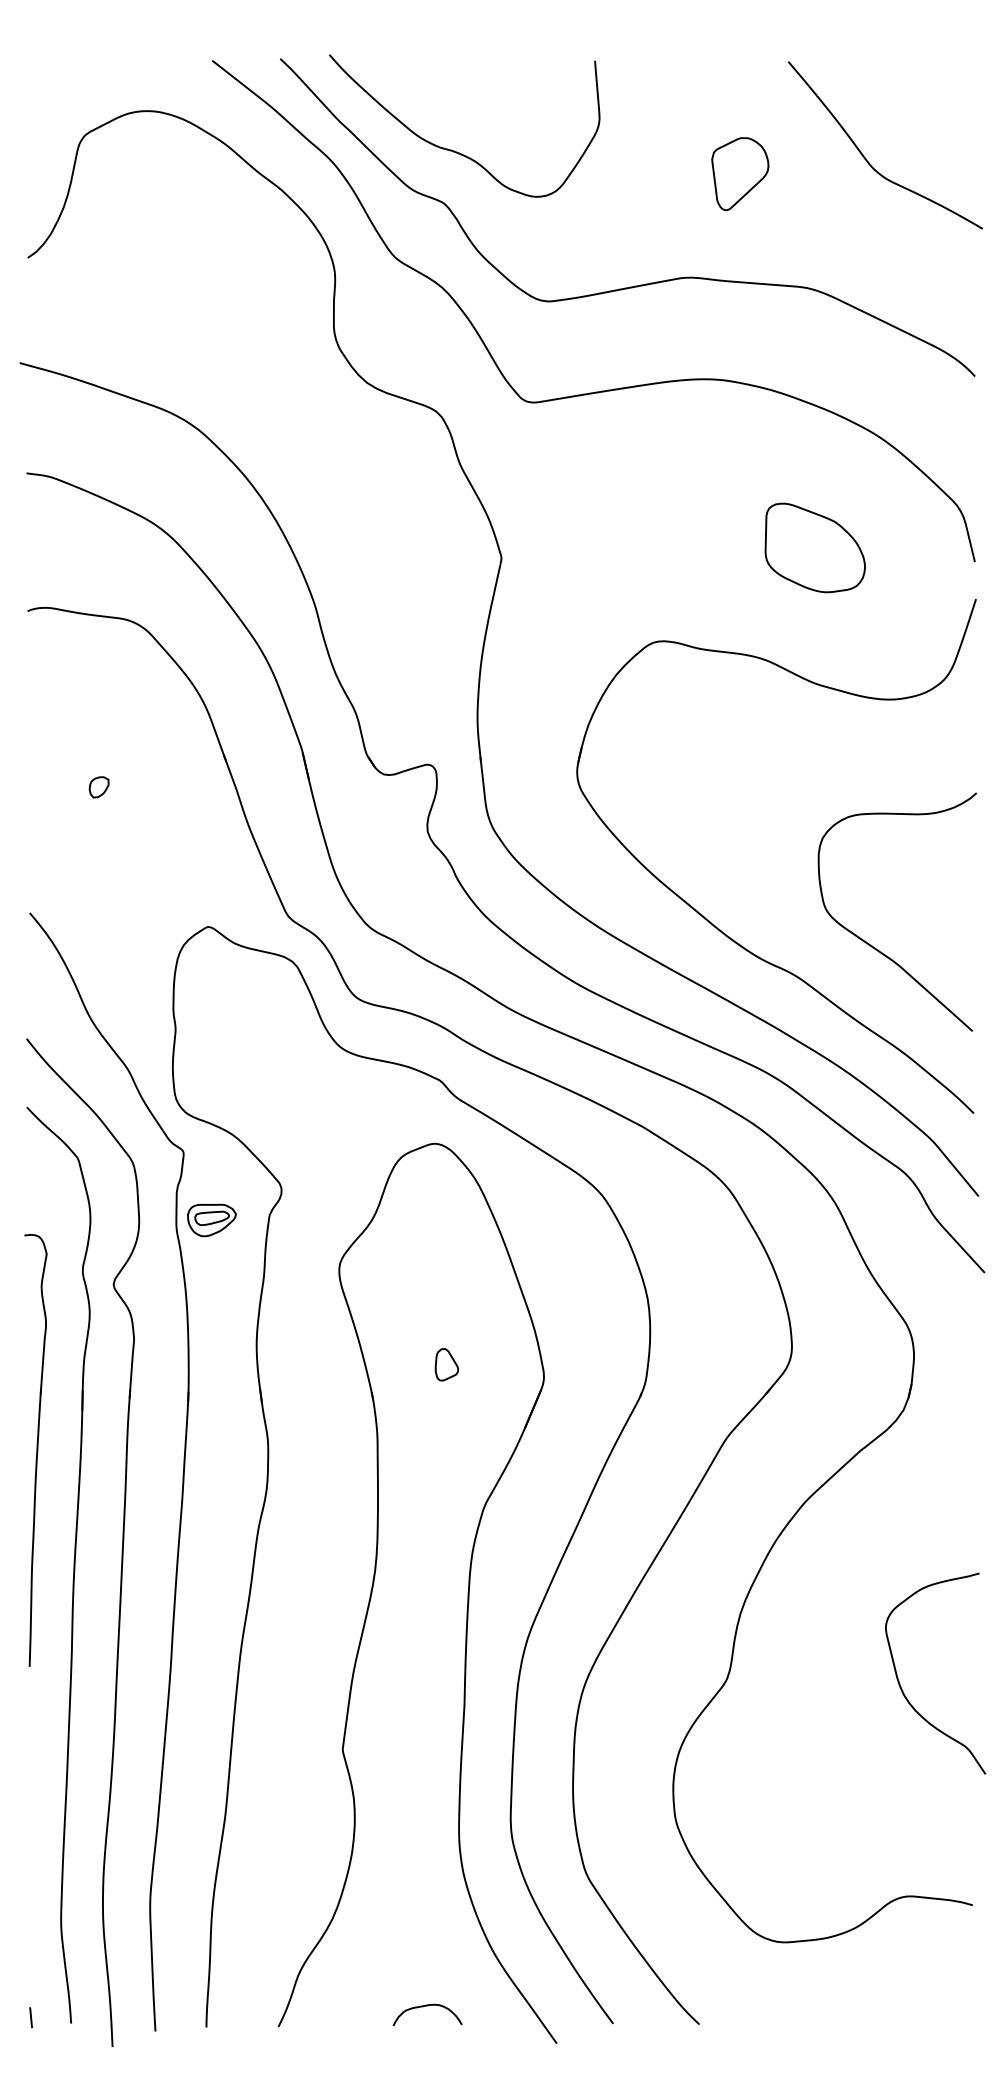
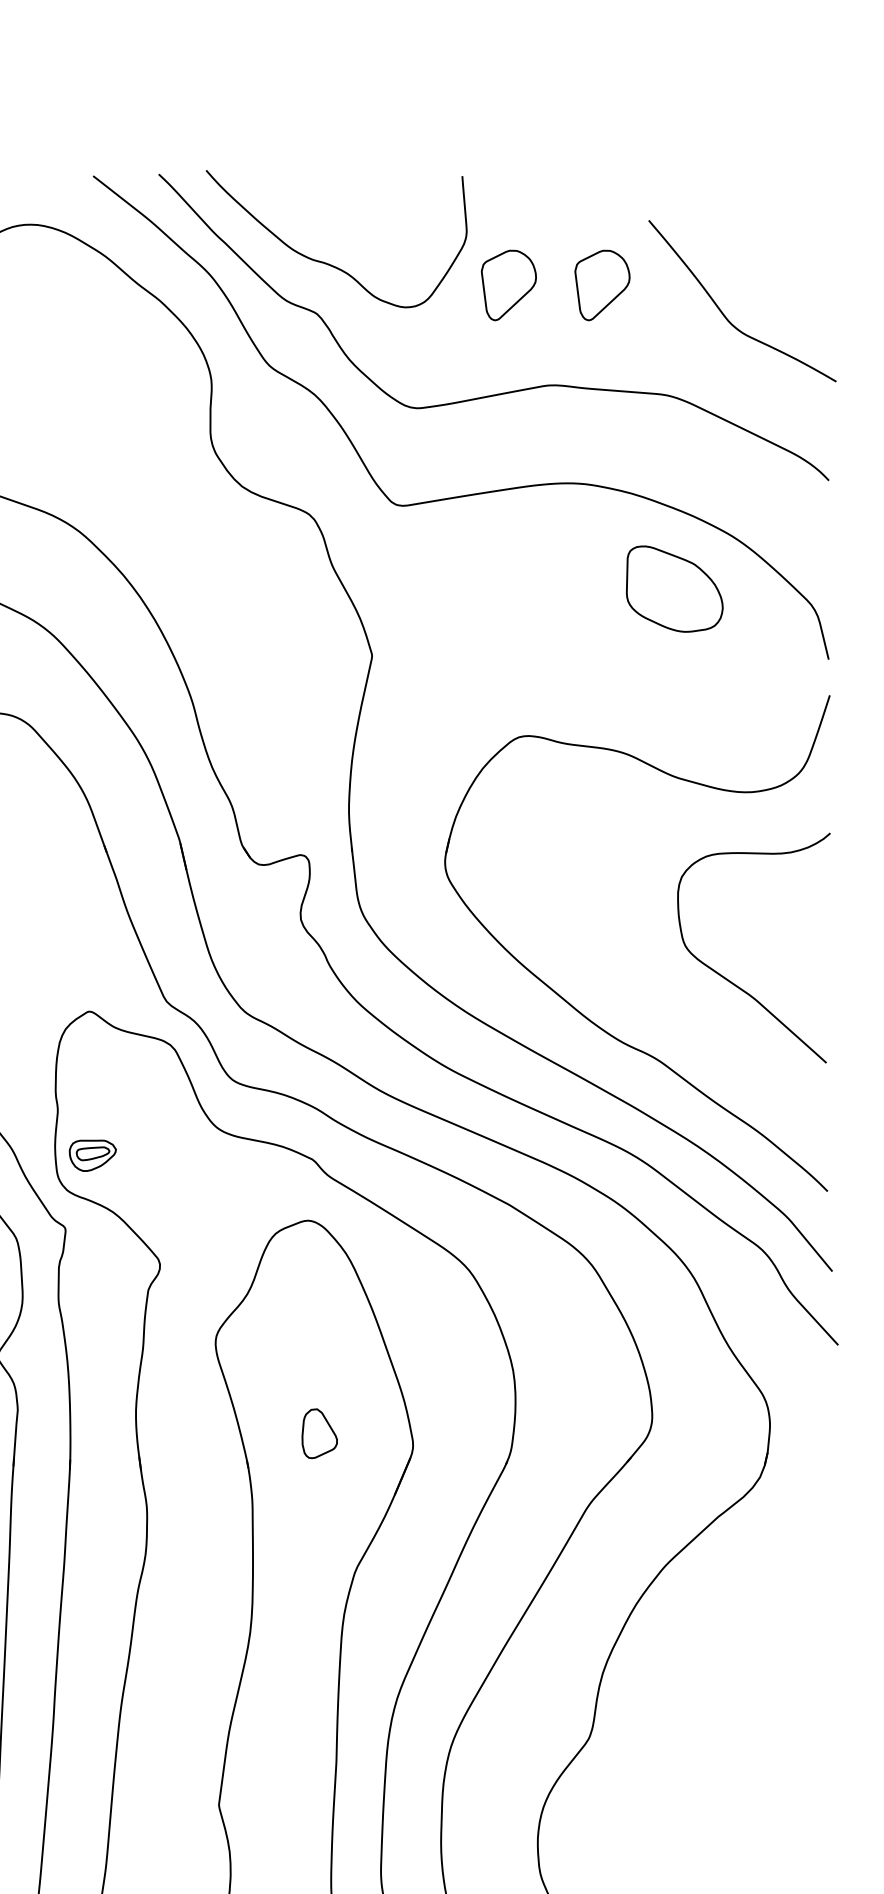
curve: (866, 158) -> (724, 313), moved
part: (643, 174) -> (509, 285), added
part: (814, 547) -> (674, 588), moved
curve: (872, 945) -> (729, 980), moved
part: (211, 1220) -> (92, 1155), moved
part: (446, 1364) -> (319, 1433), size x1.6
curve: (902, 1688) -> (758, 1746), removed

